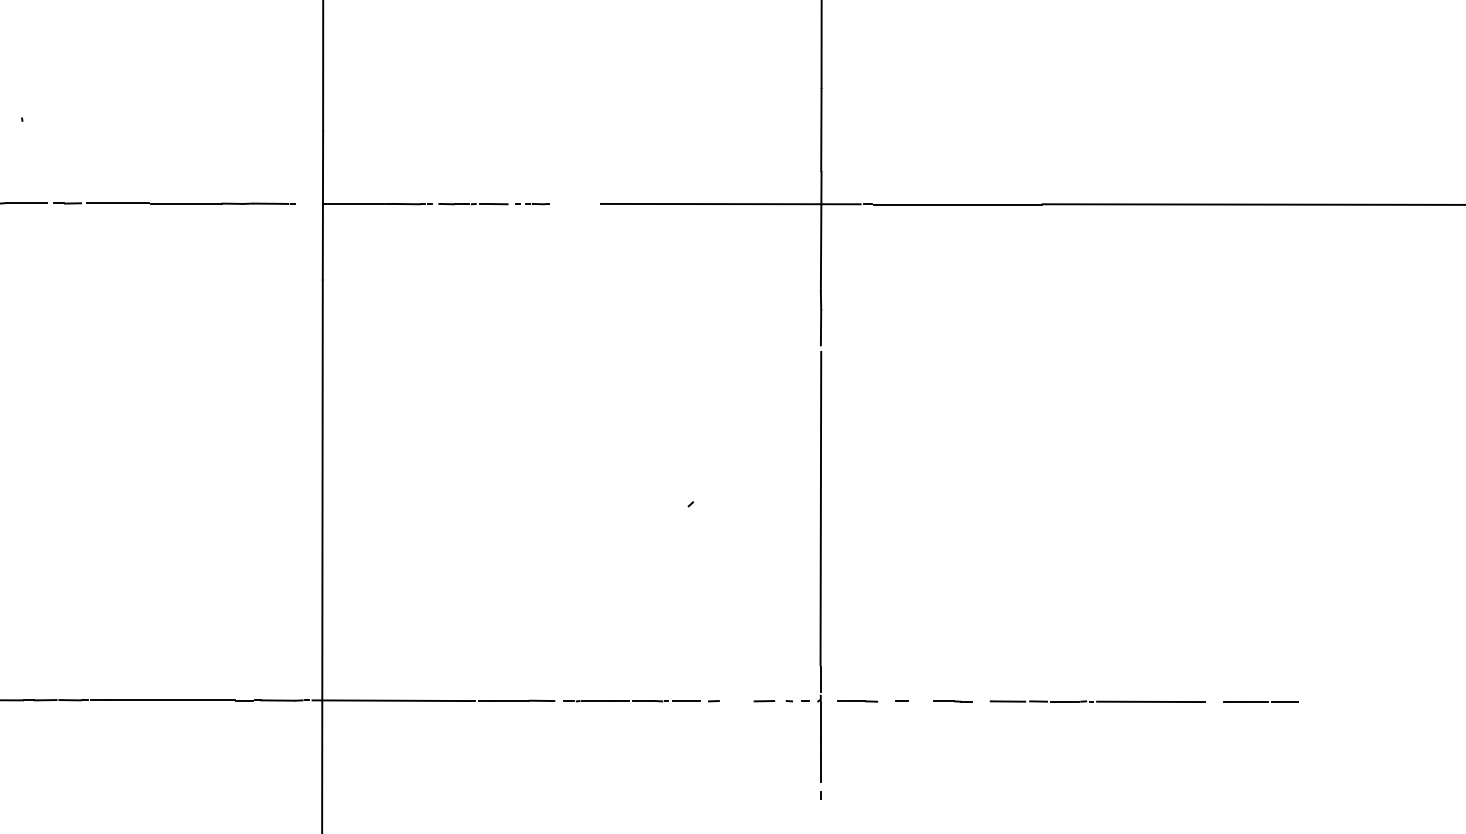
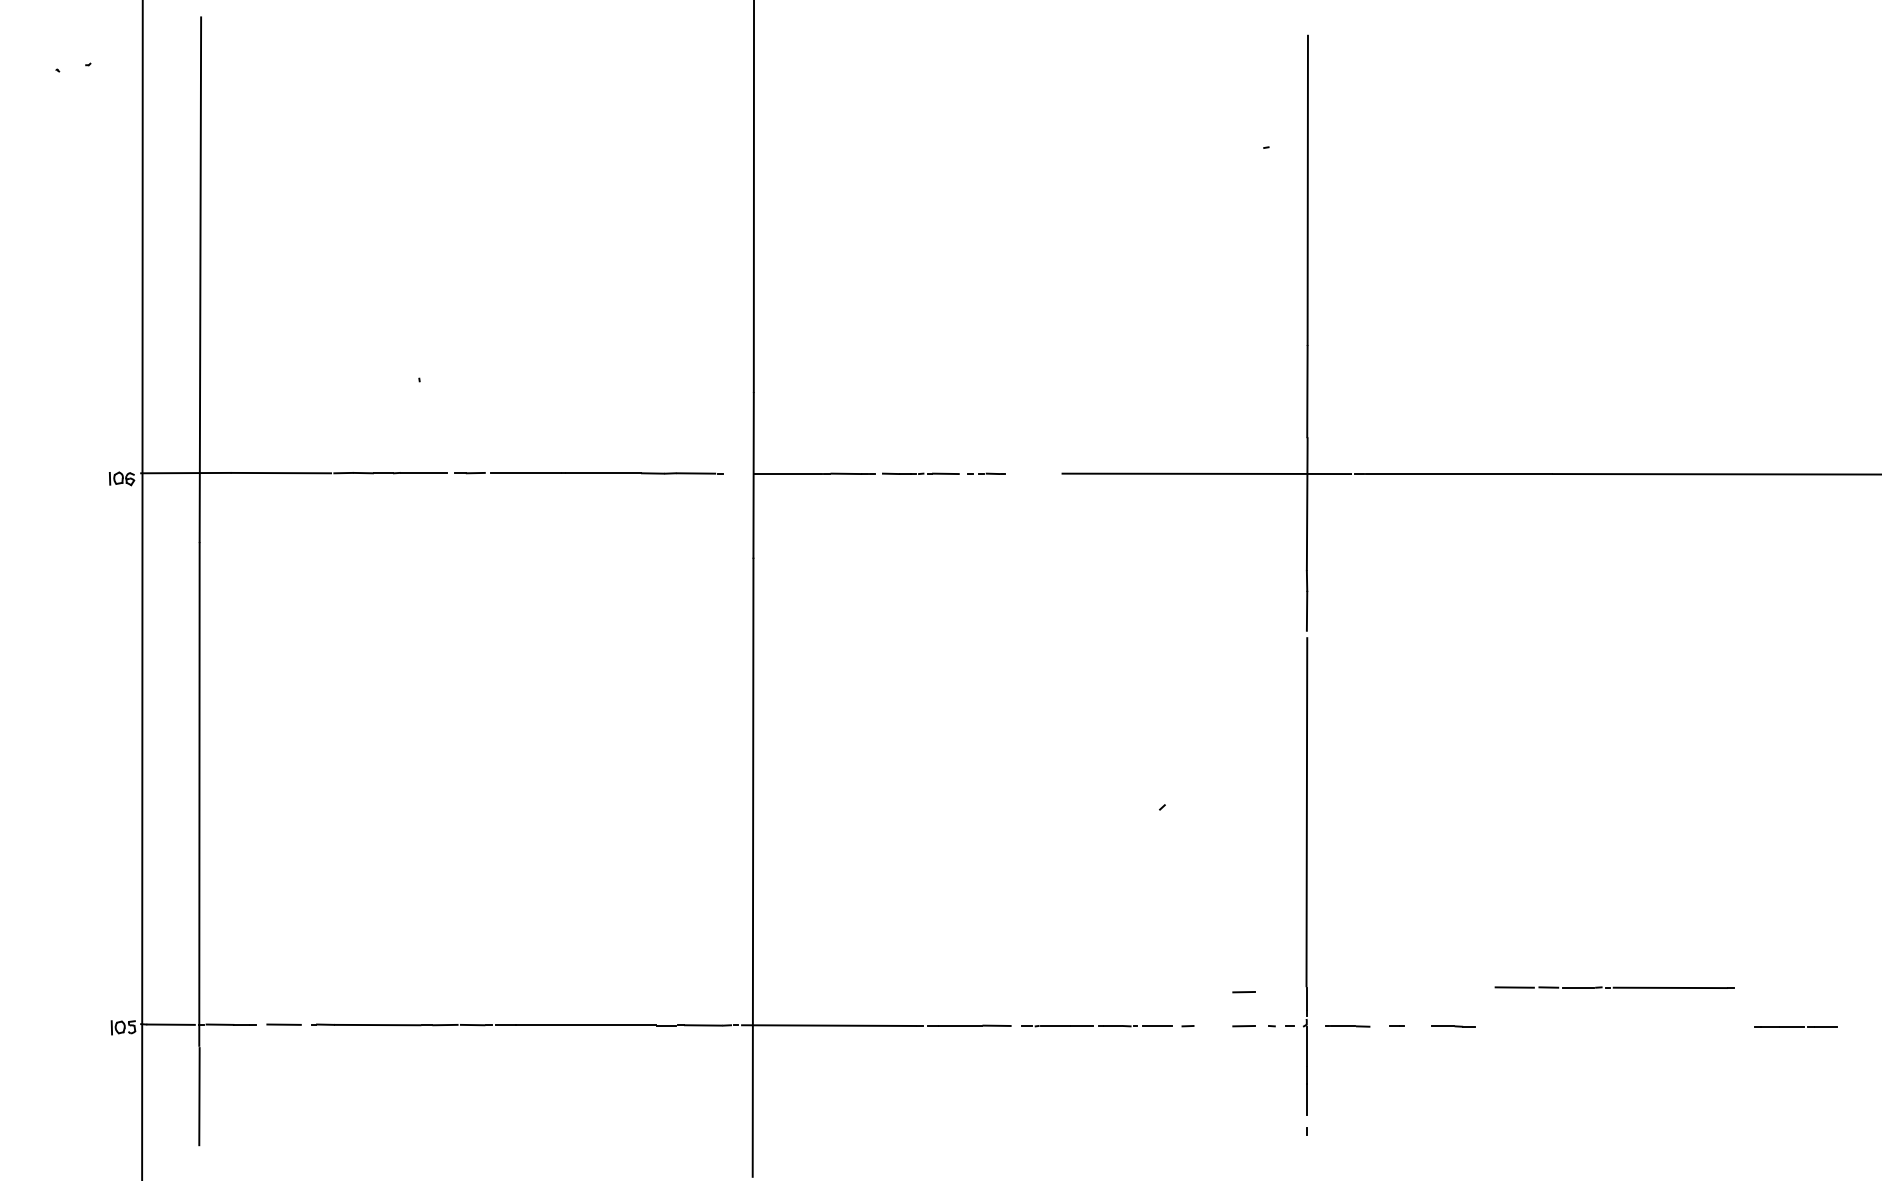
line: (763, 670) -> (1243, 992), added
line: (1097, 701) -> (1614, 987), moved

